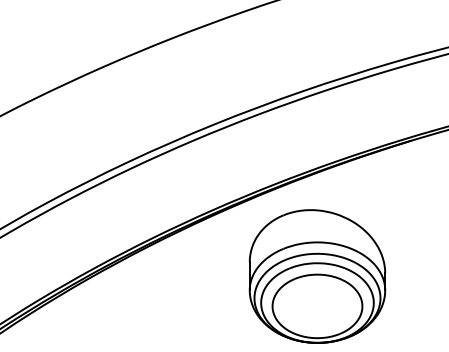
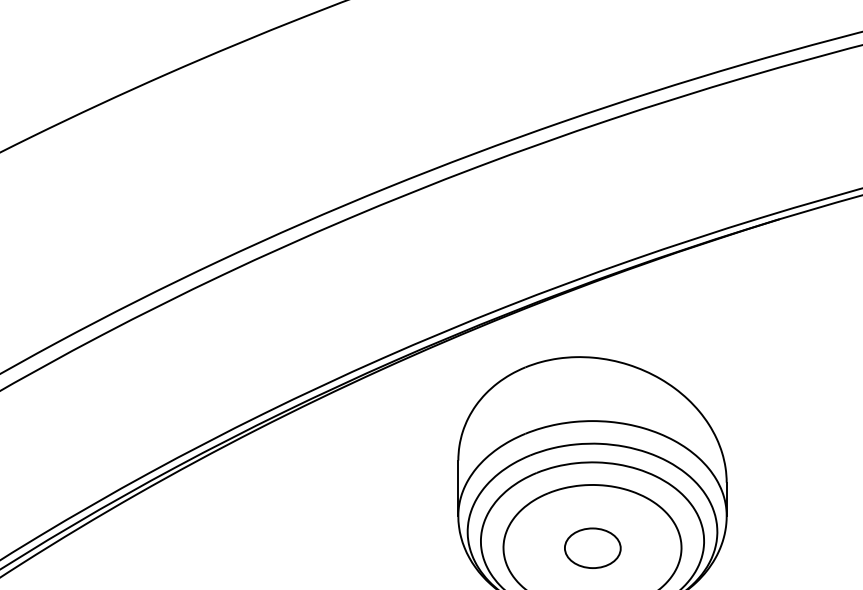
part: (317, 306) -> (592, 548), added

